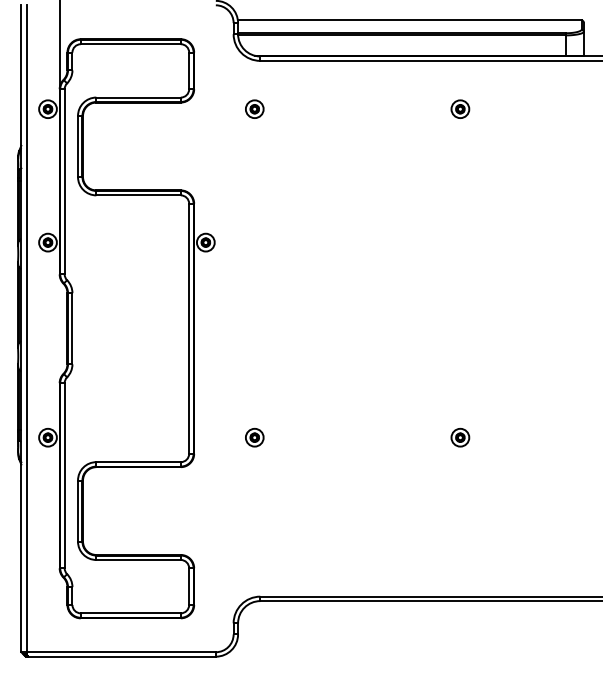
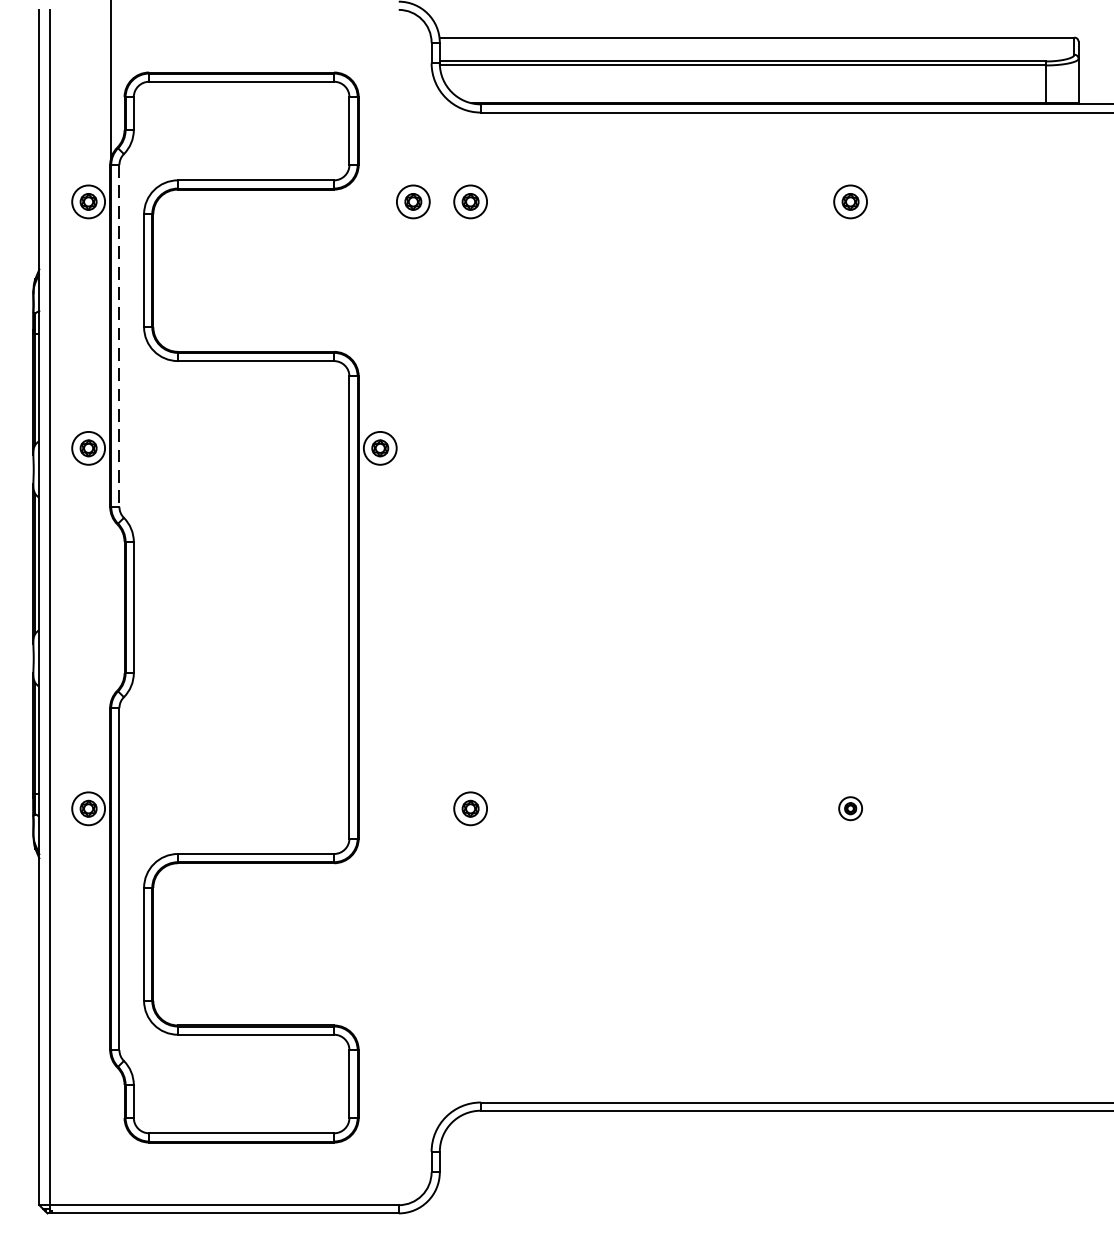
part: (223, 108) -> (412, 200), added
line: (64, 181) -> (119, 335), solid -> dashed
part: (460, 437) -> (850, 808), size x0.7

